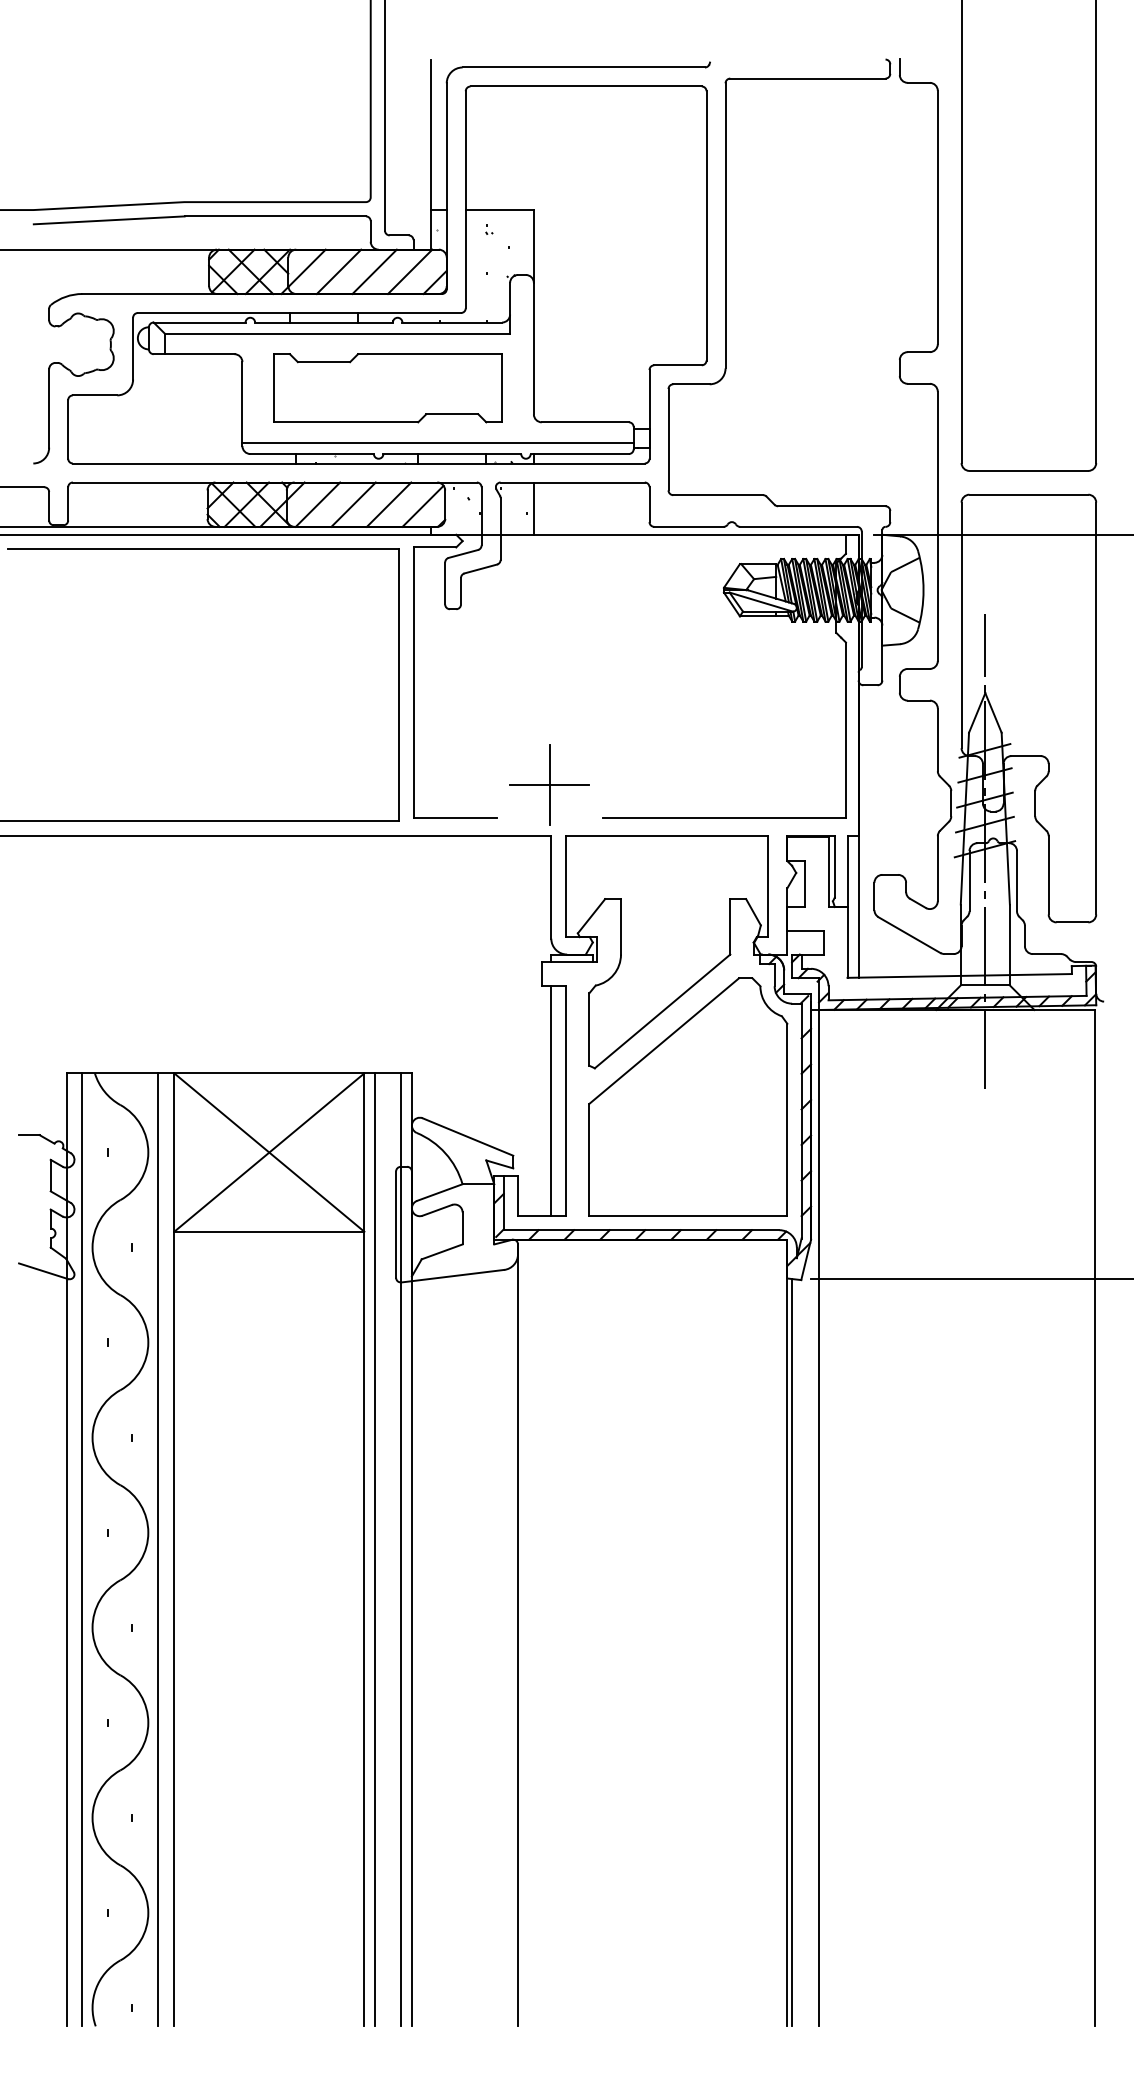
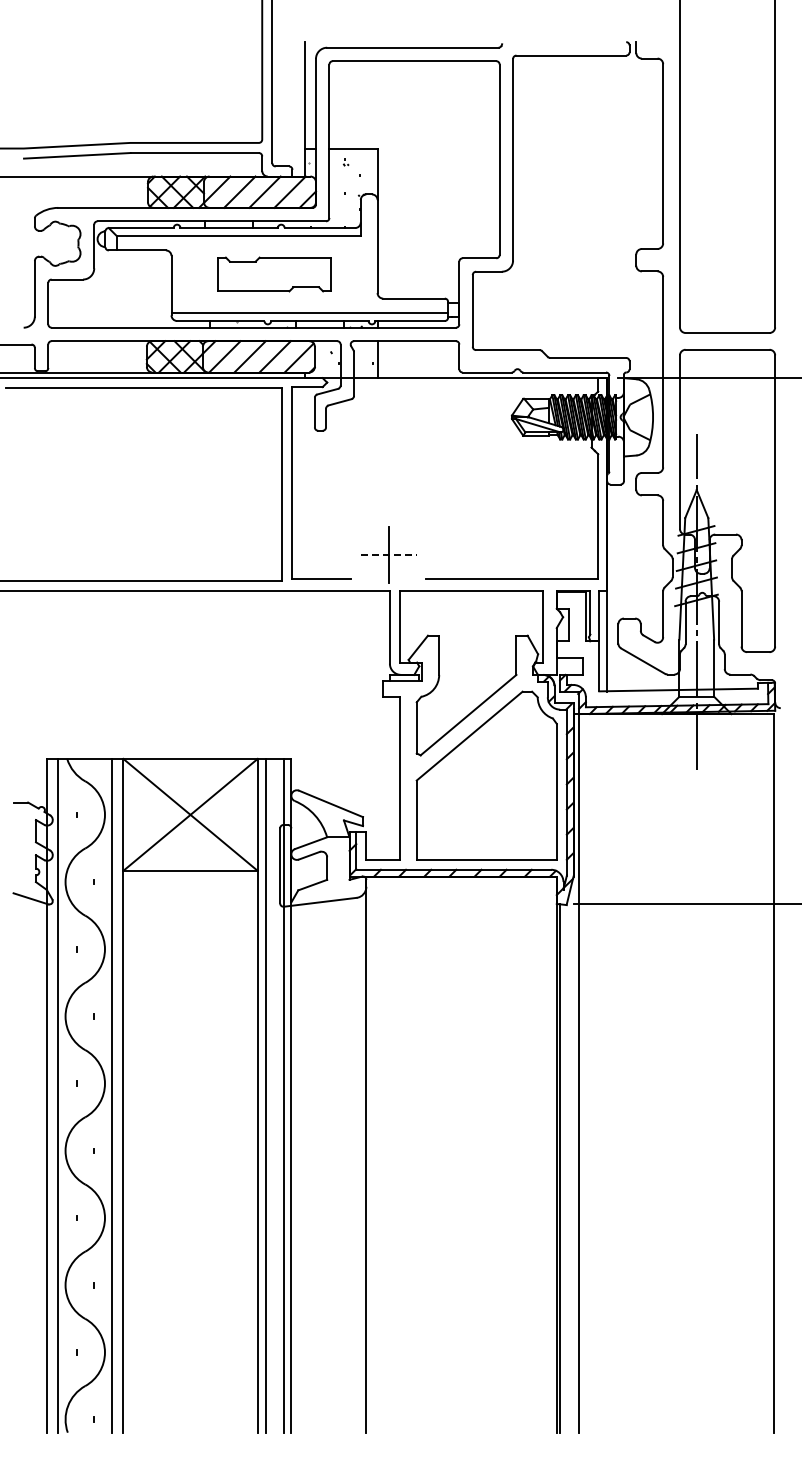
part: (388, 388) -> (274, 274), size x0.7
line: (549, 785) -> (388, 555), solid -> dashed
line: (550, 1101) -> (389, 778), removed

